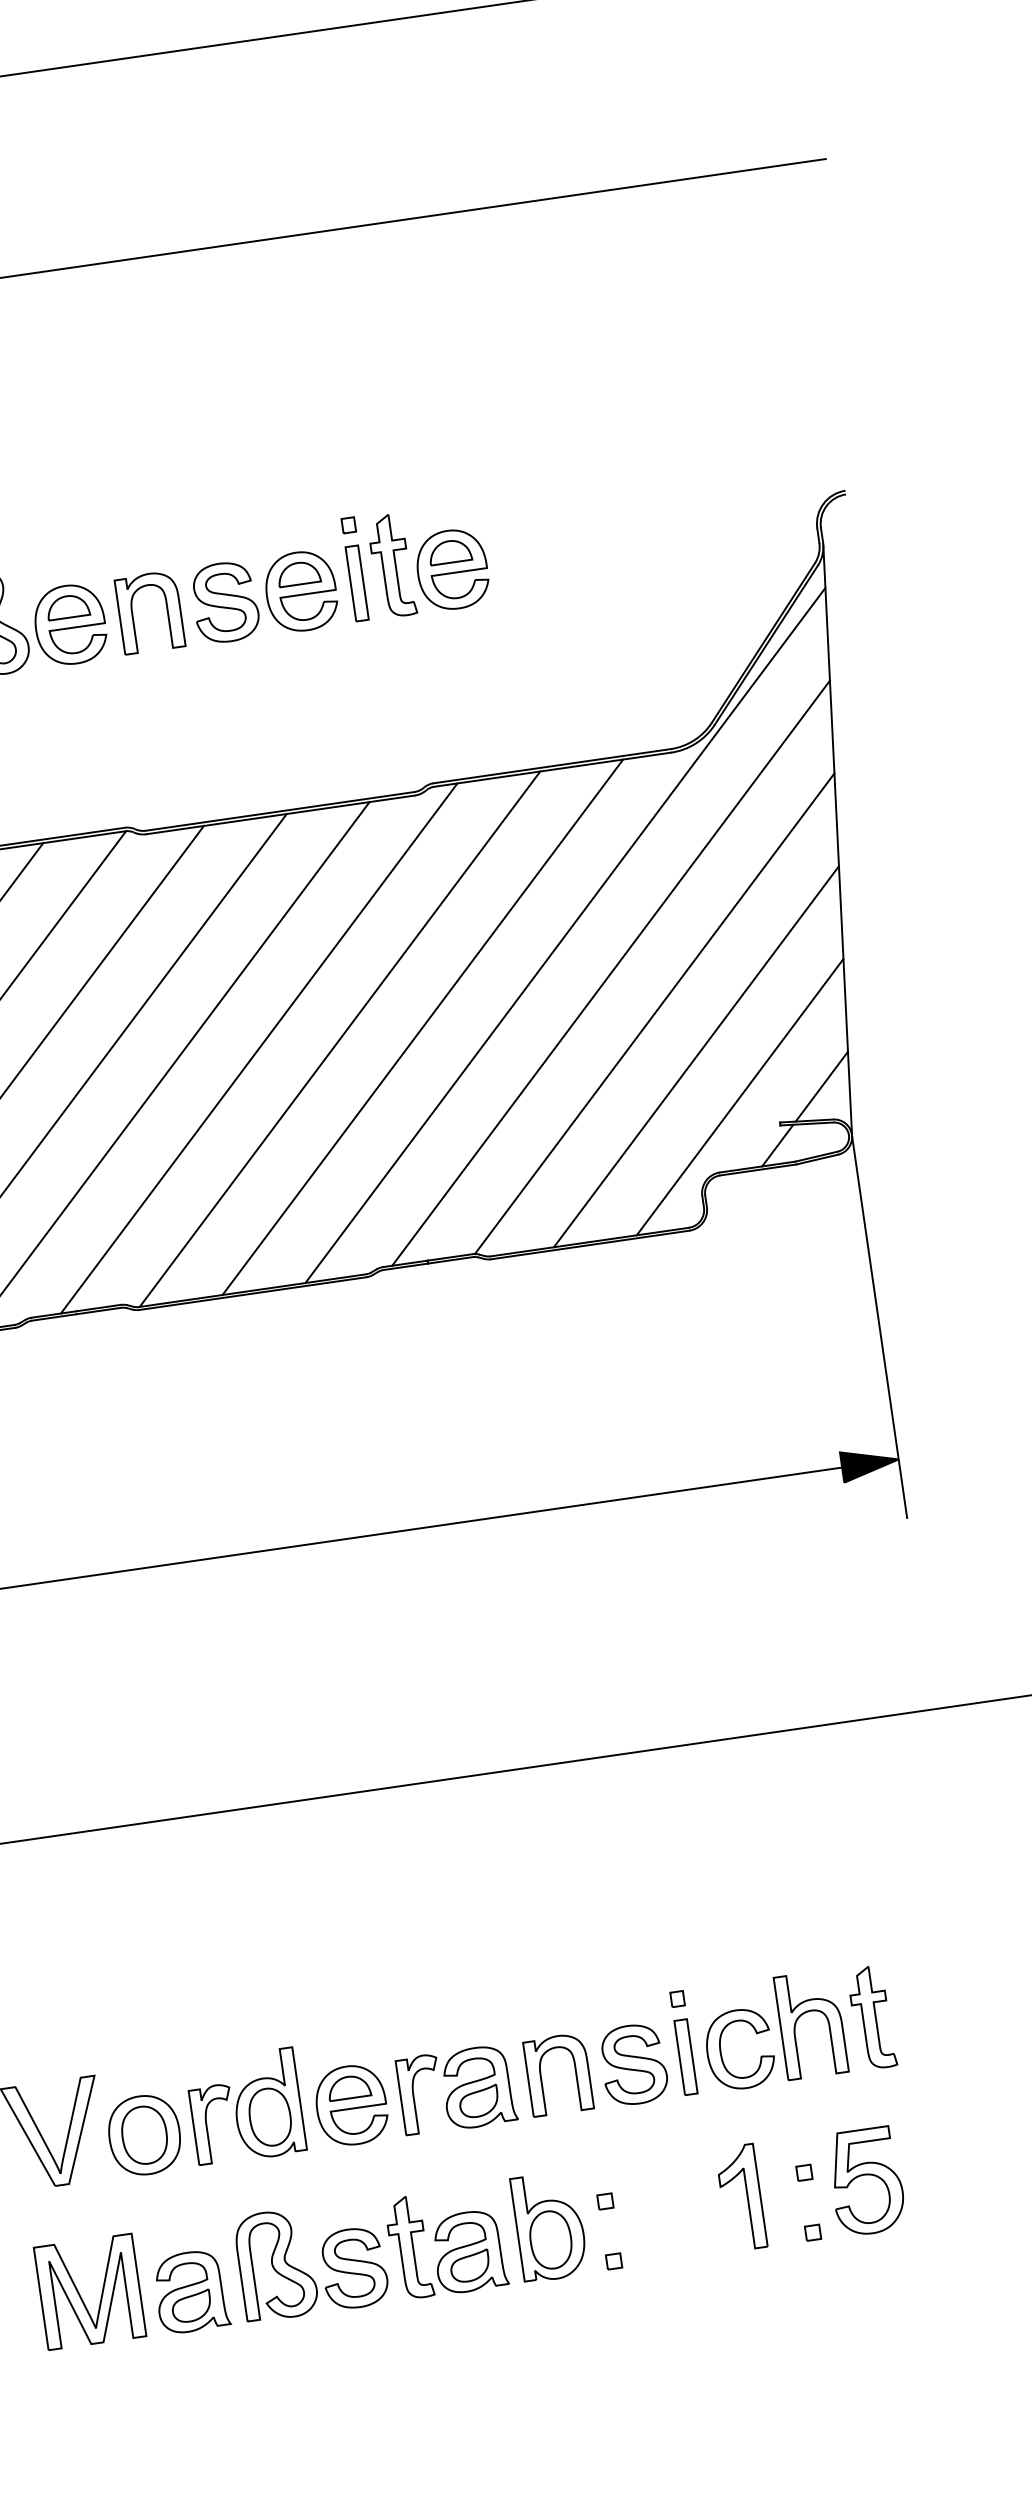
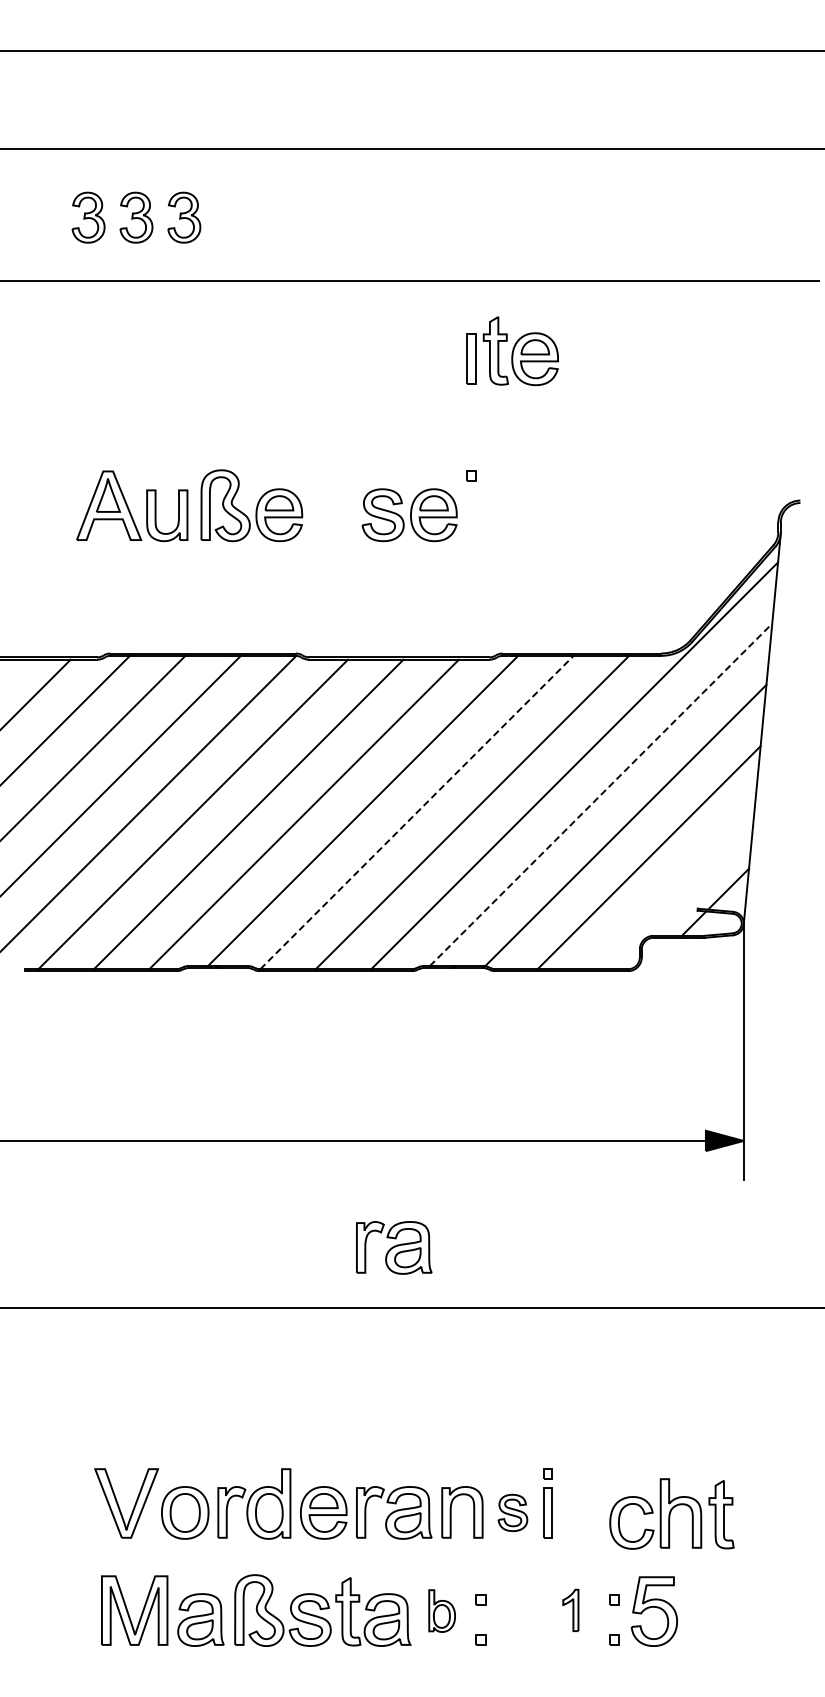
part: (416, 563) -> (512, 351), moved
part: (133, 614) -> (321, 514), removed
line: (611, 972) -> (601, 794), solid -> dashed
line: (340, 1039) -> (417, 812), solid -> dashed
line: (739, 1097) -> (673, 888), removed
part: (399, 1693) -> (394, 1247), added
part: (797, 2026) -> (671, 1513), moved
part: (633, 2064) -> (512, 1512), size x0.7
part: (740, 2198) -> (570, 1610), size x0.6
part: (548, 2225) -> (441, 1610), size x0.6

